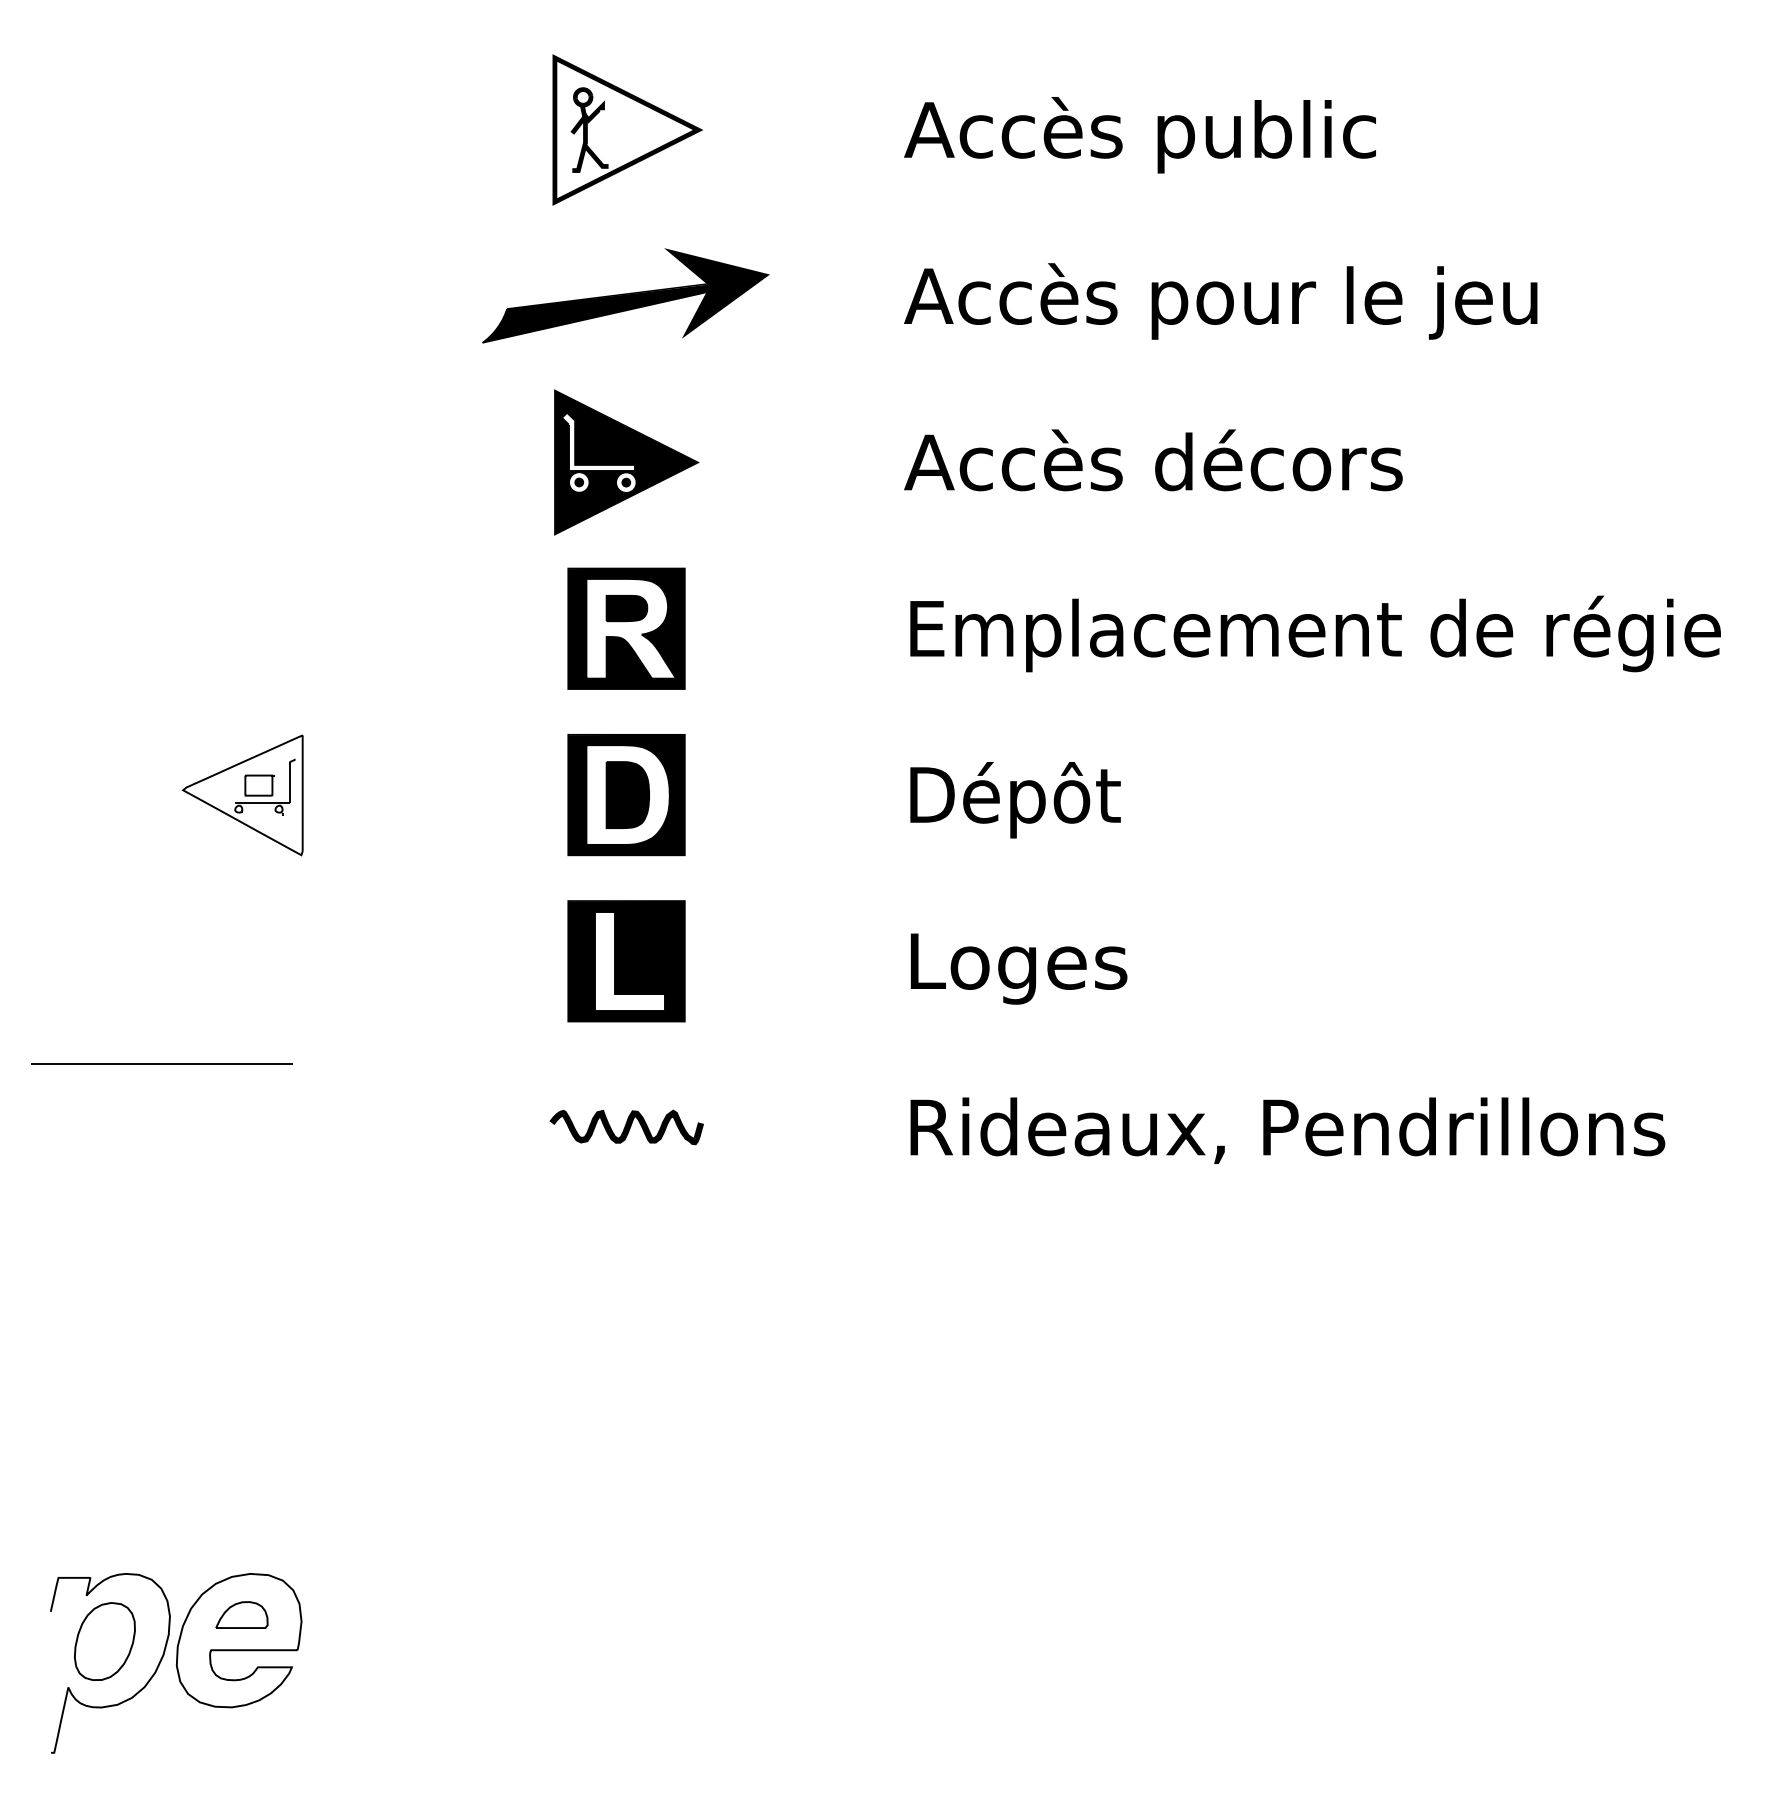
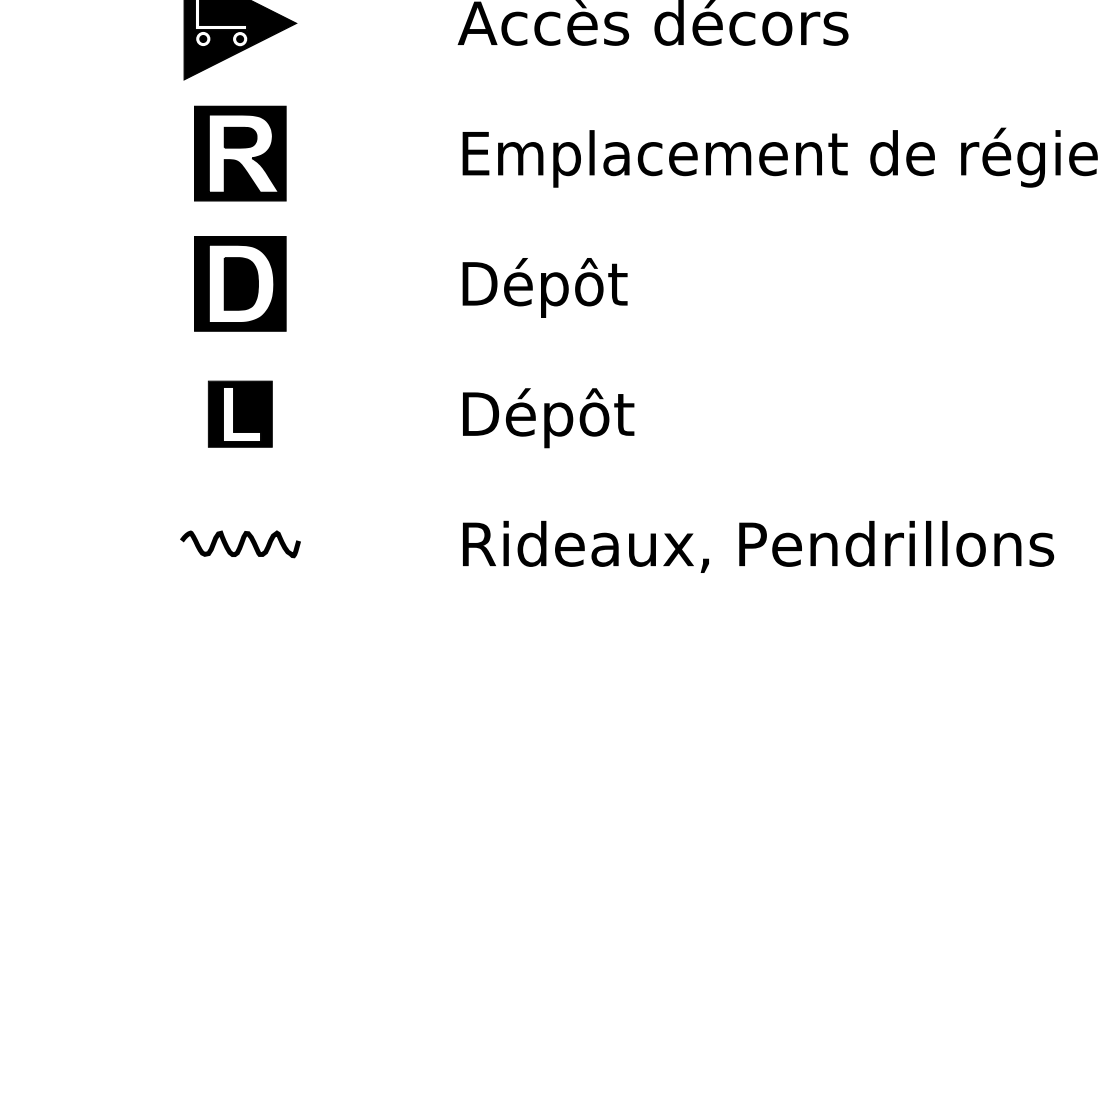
part: (626, 961) -> (240, 414), size x0.7
text: (1019, 966) -> (548, 418), Loges -> Dépôt

